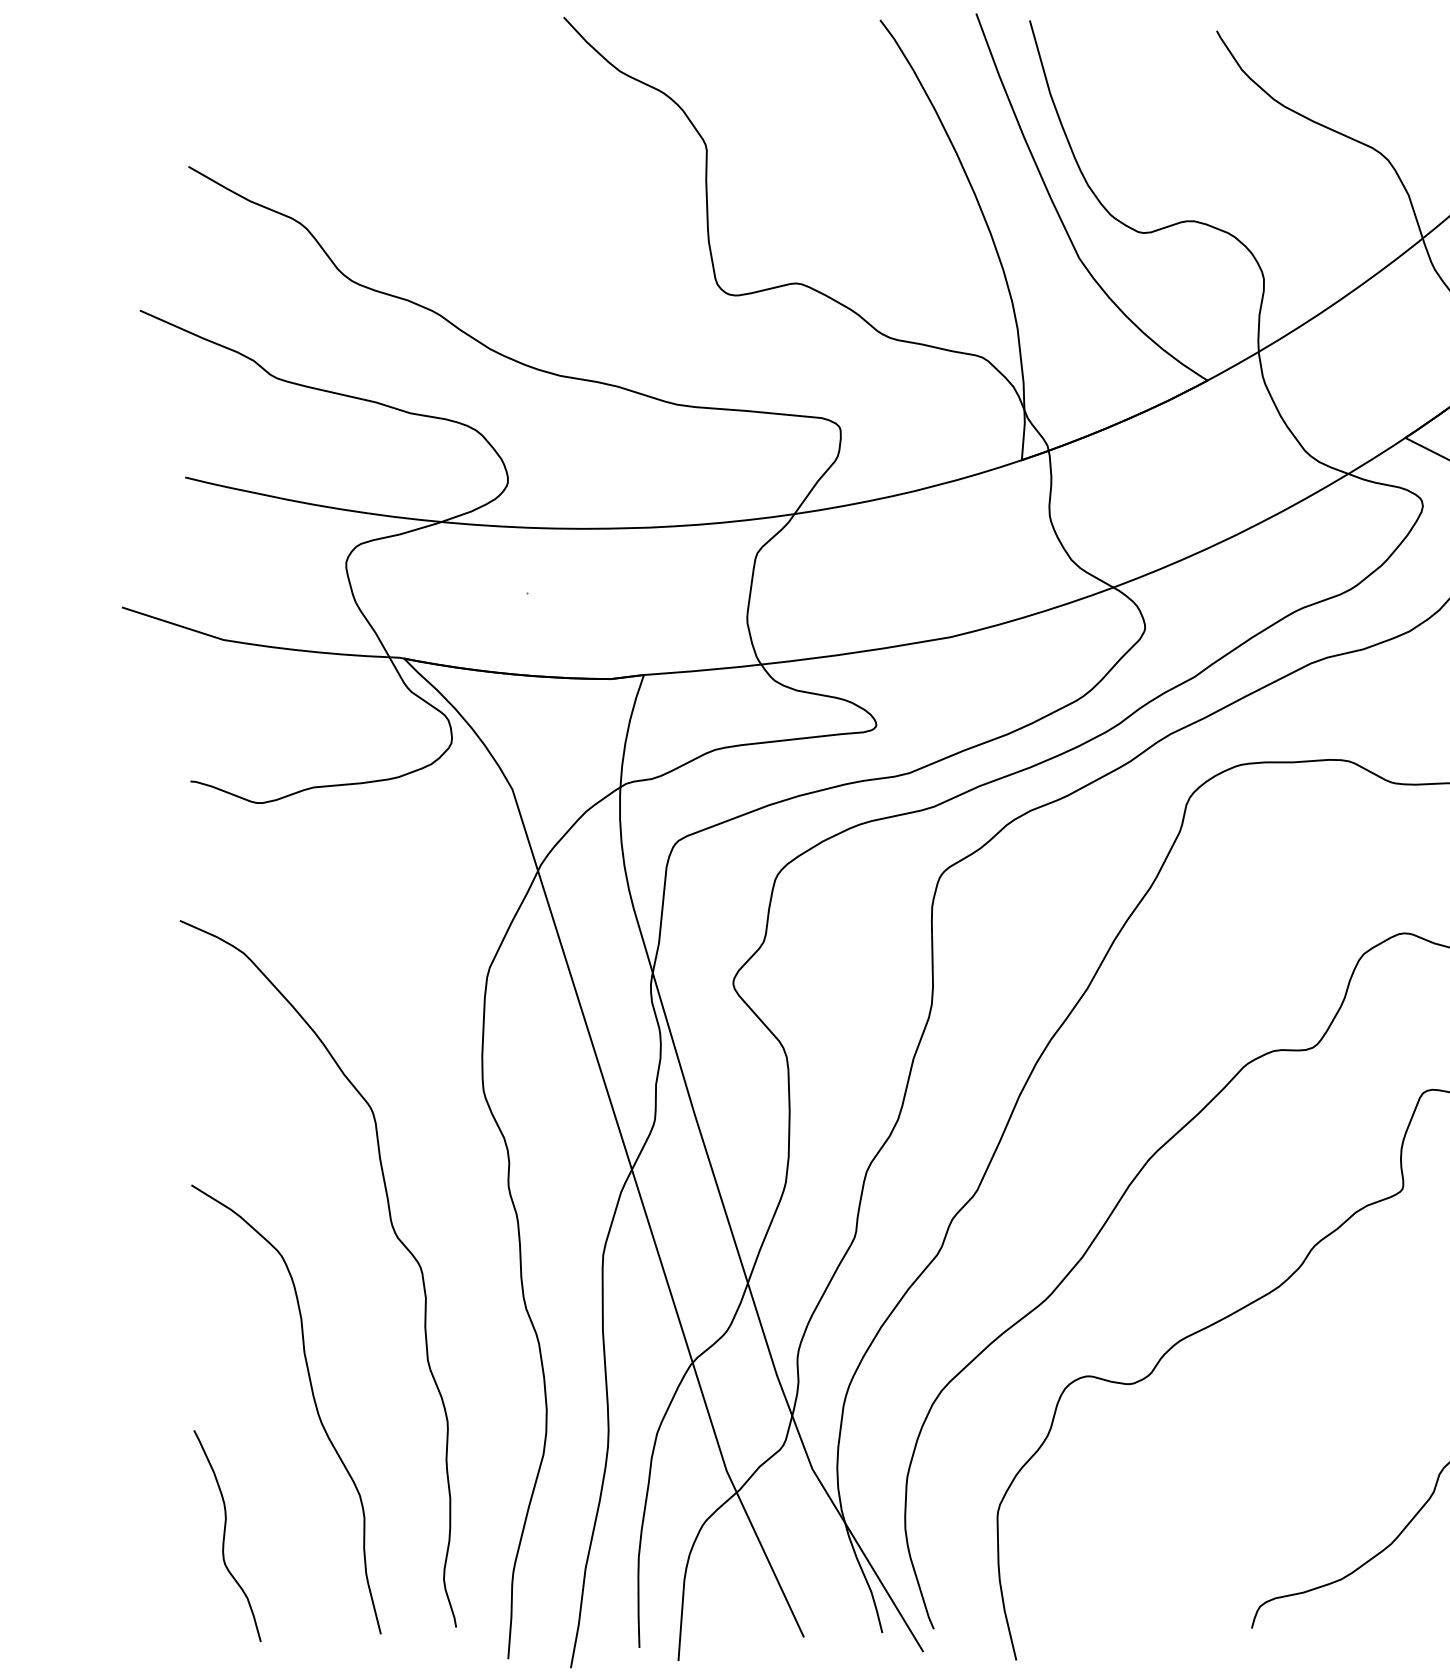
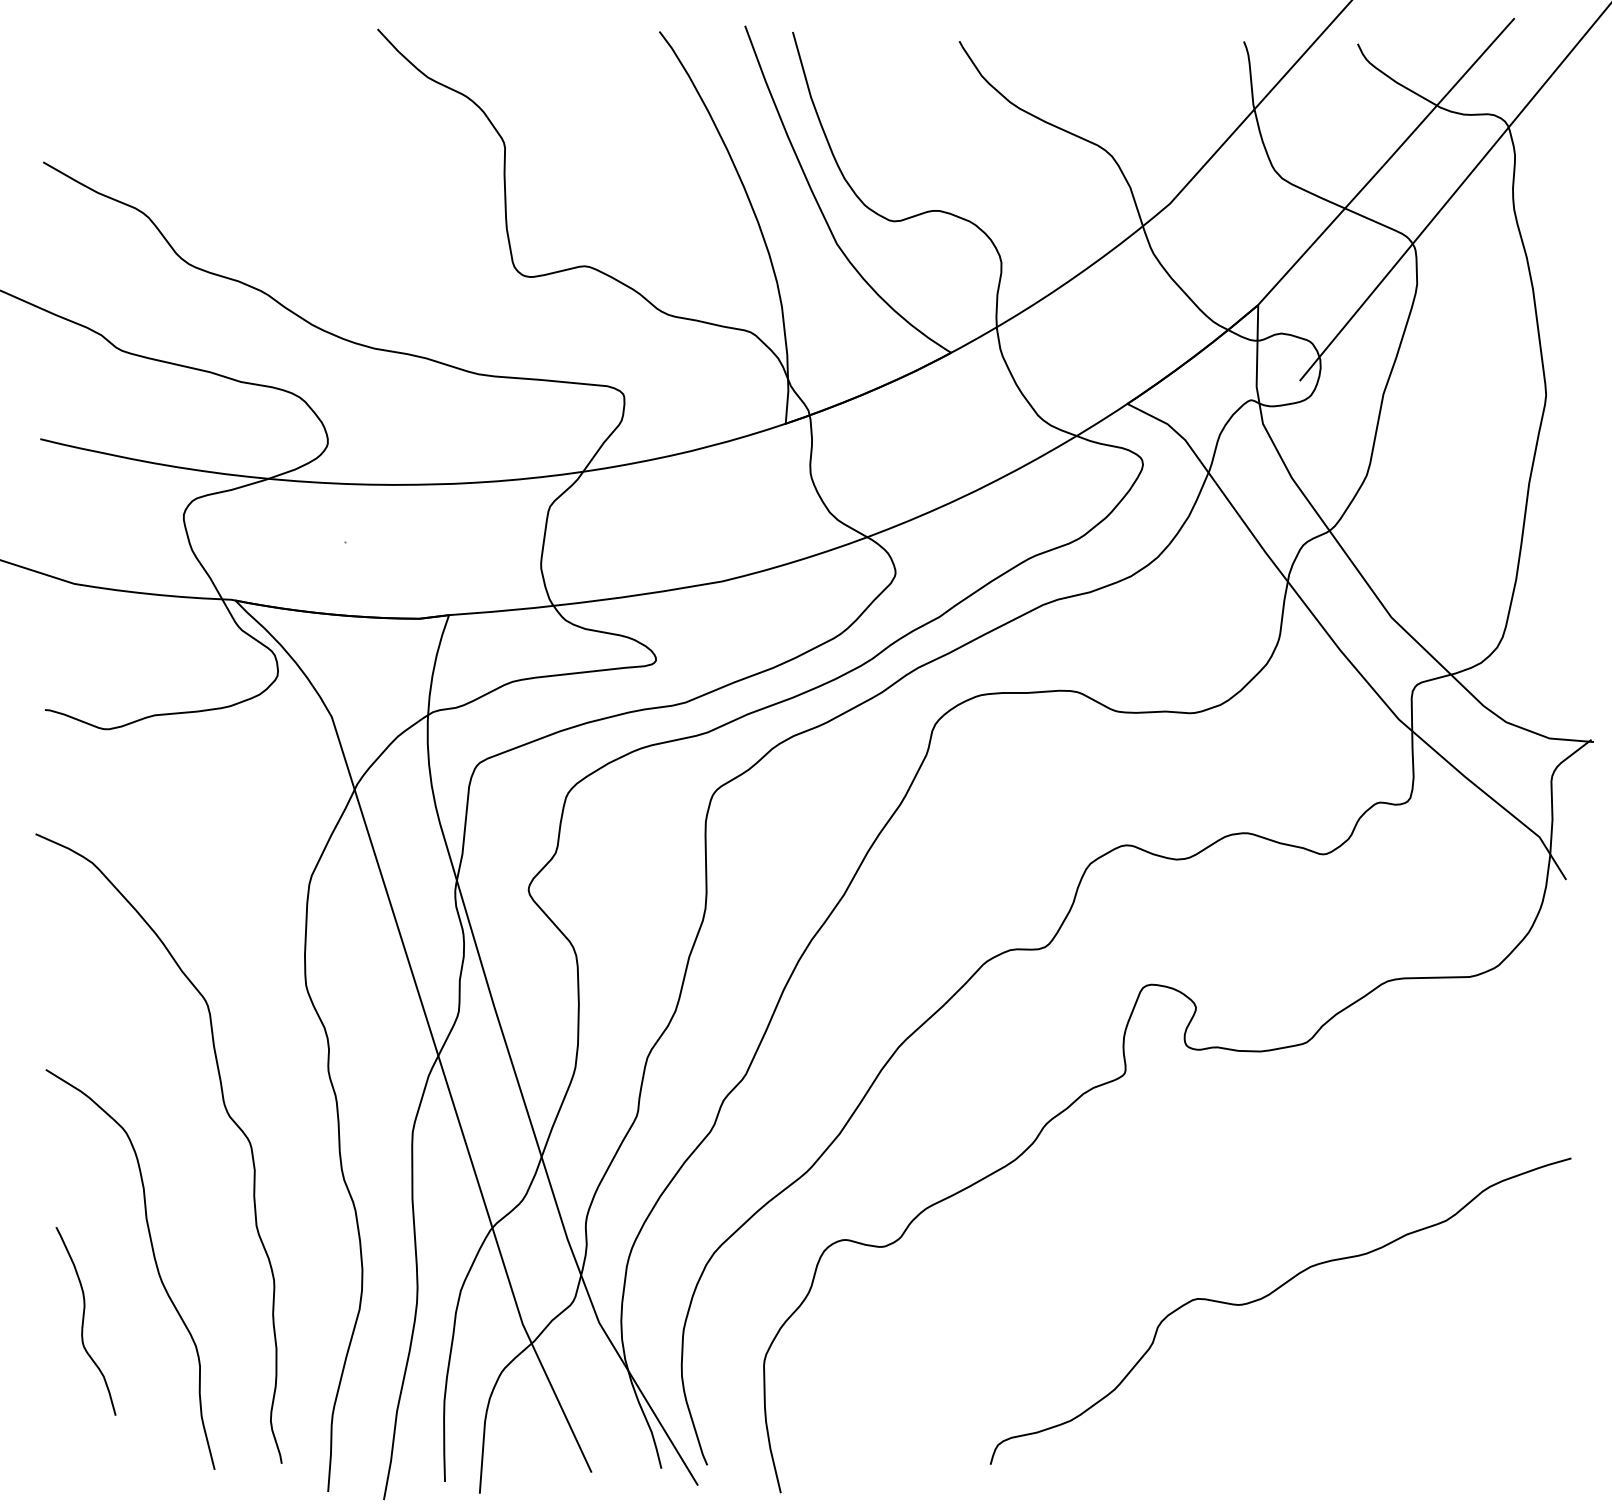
curve: (224, 1536) -> (83, 1321), moved

